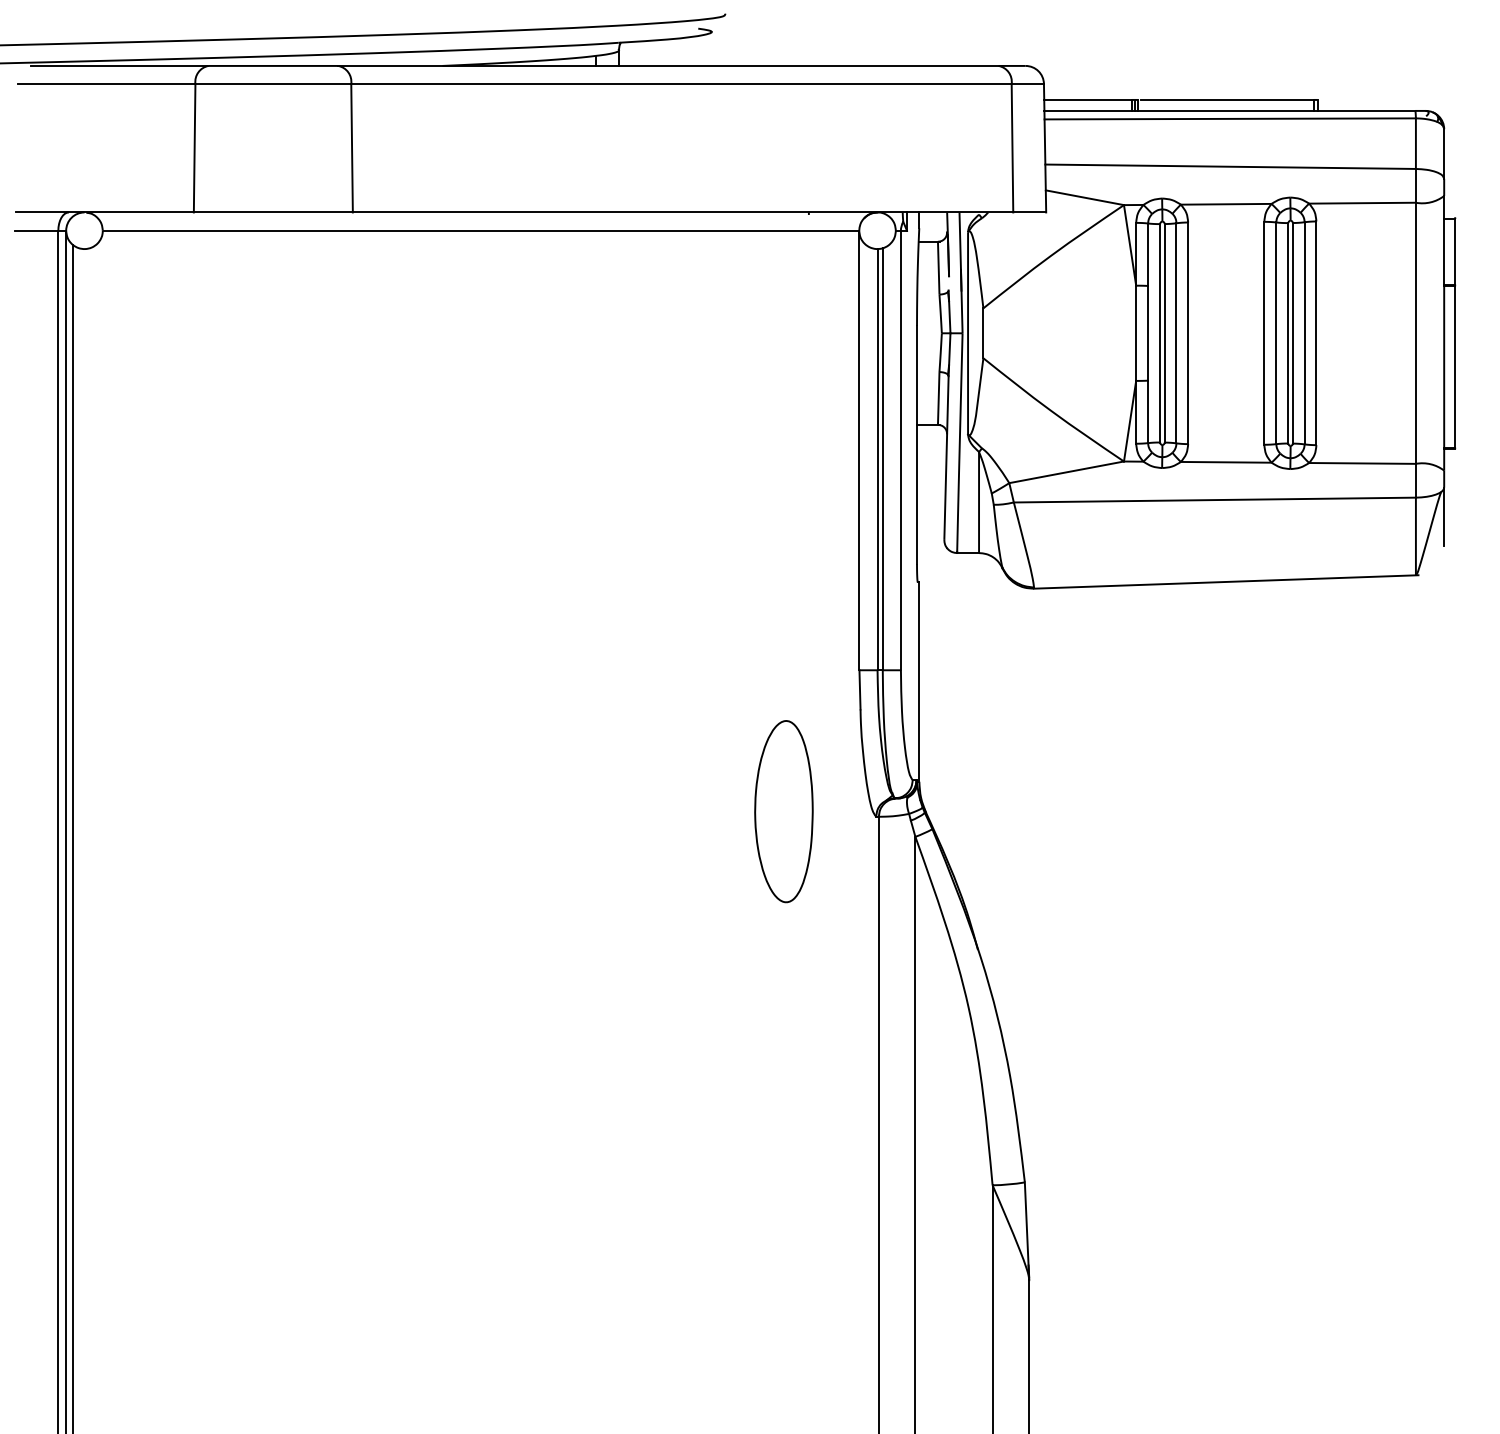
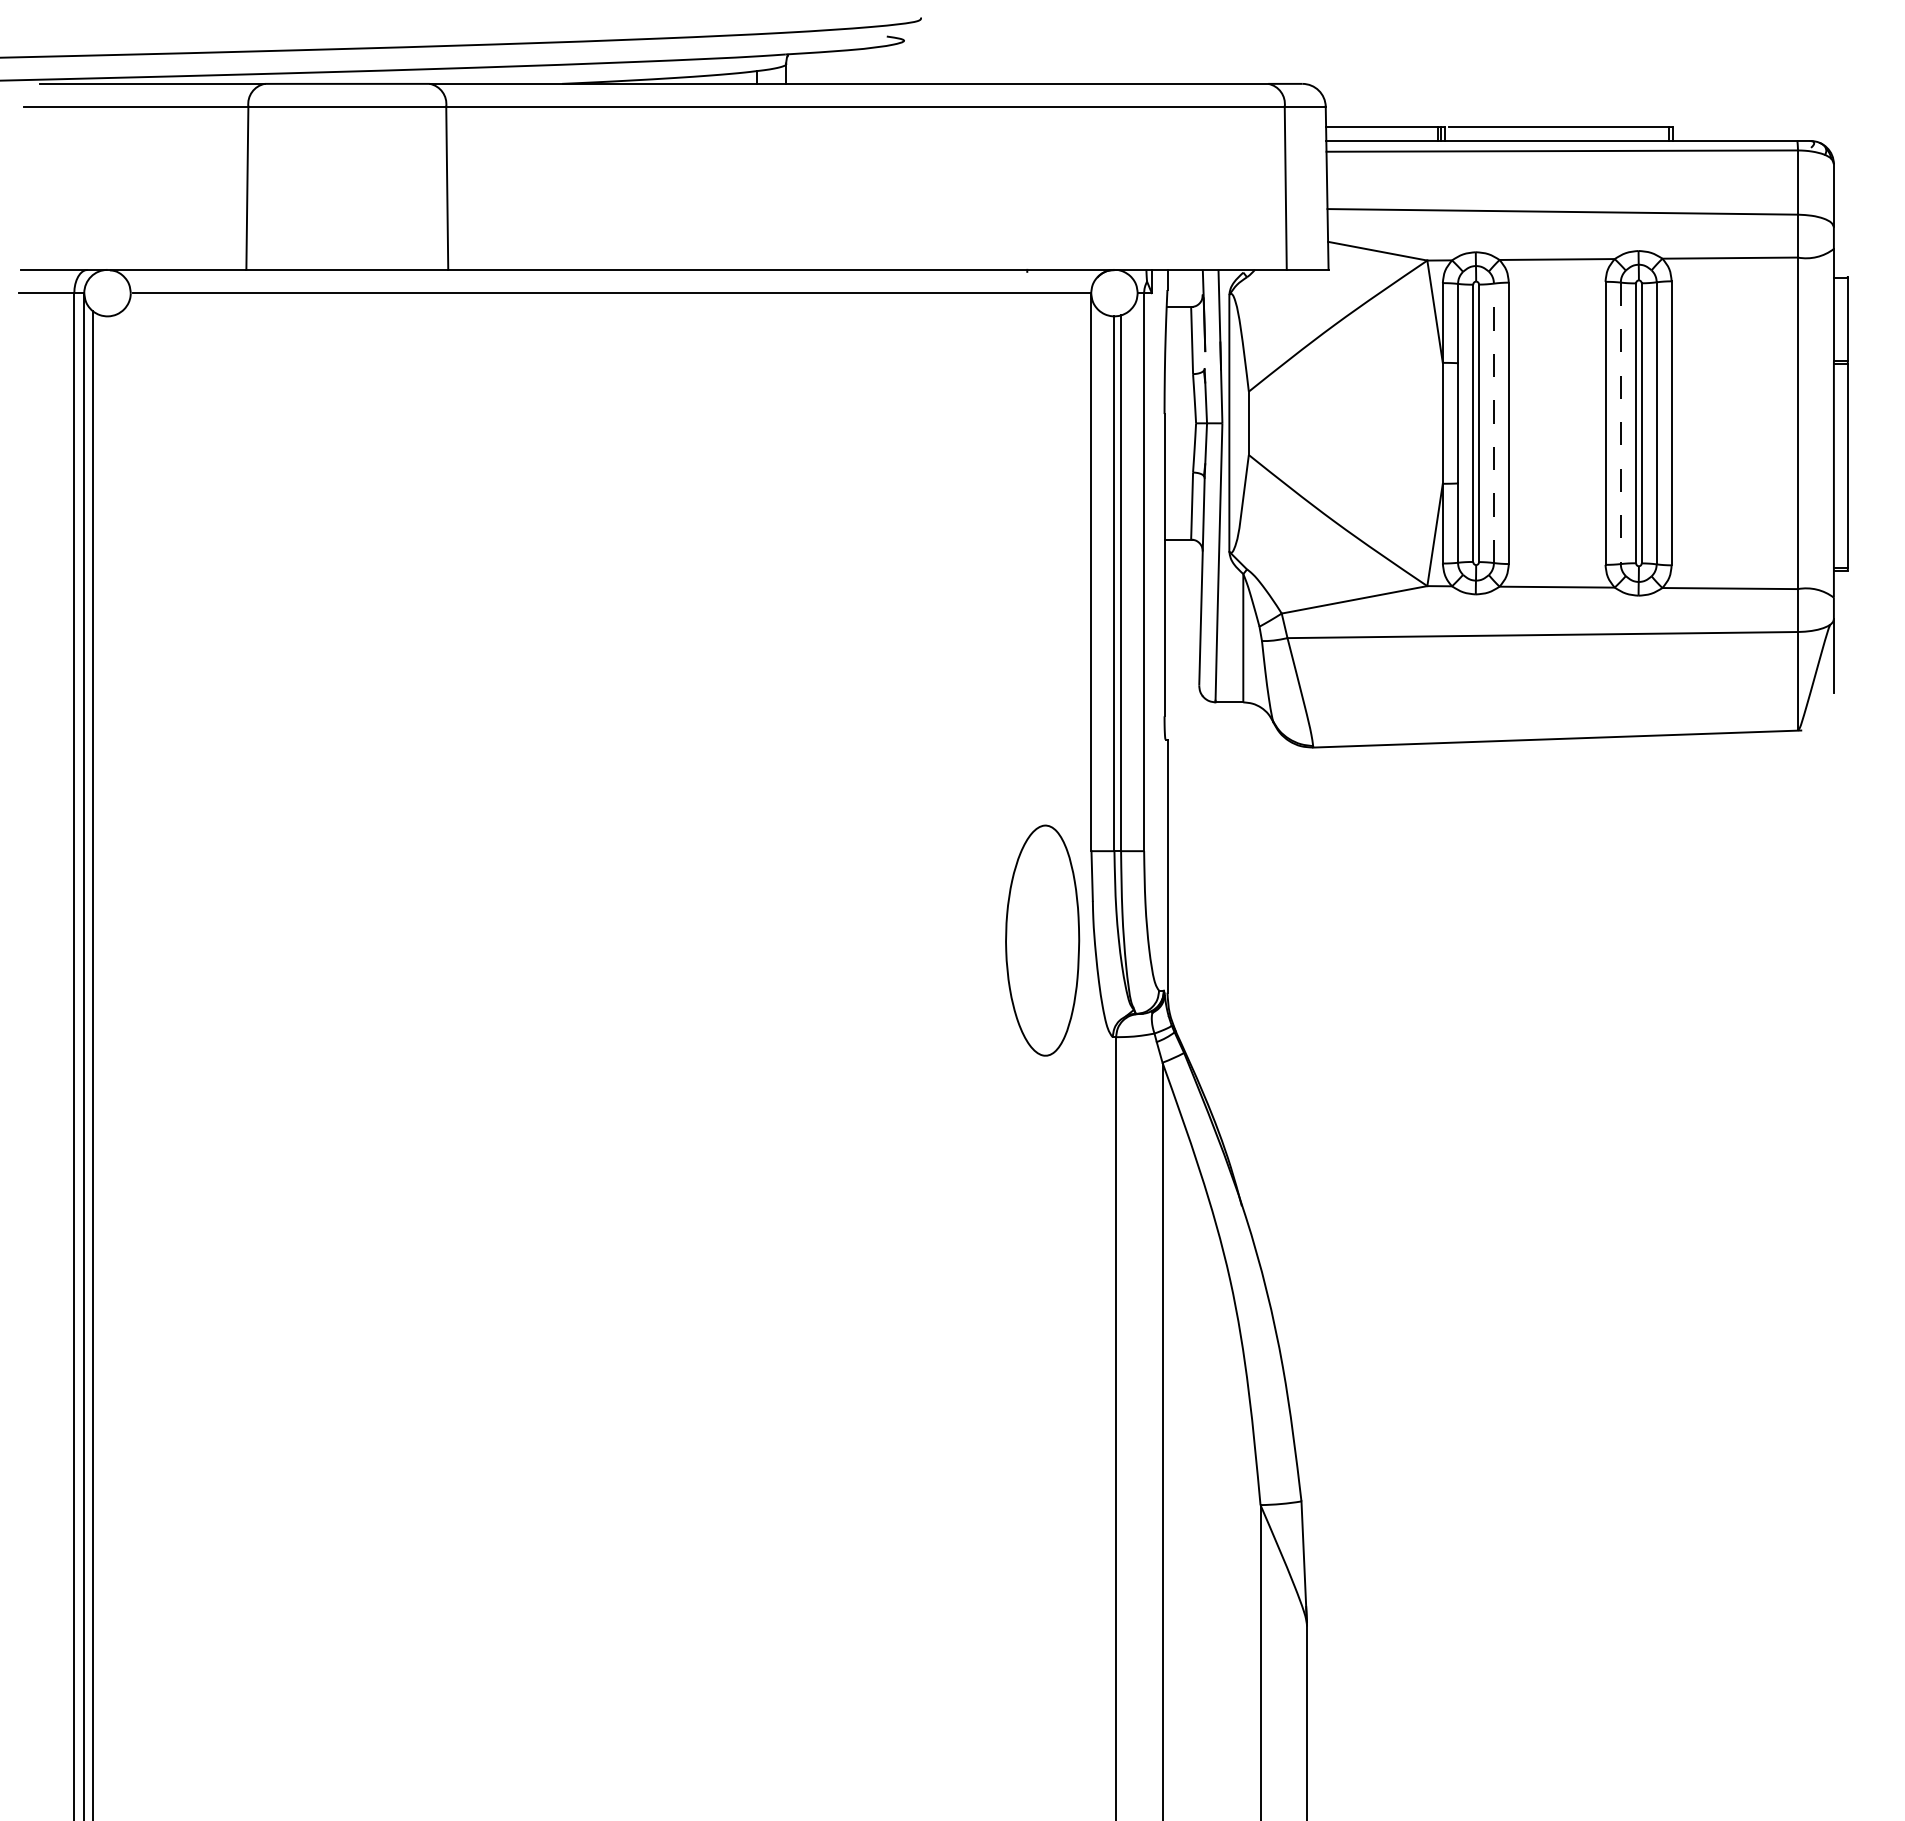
line: (1176, 333) -> (1493, 423), solid -> dashed
line: (1276, 333) -> (1620, 423), solid -> dashed
part: (783, 811) -> (1042, 940), moved

